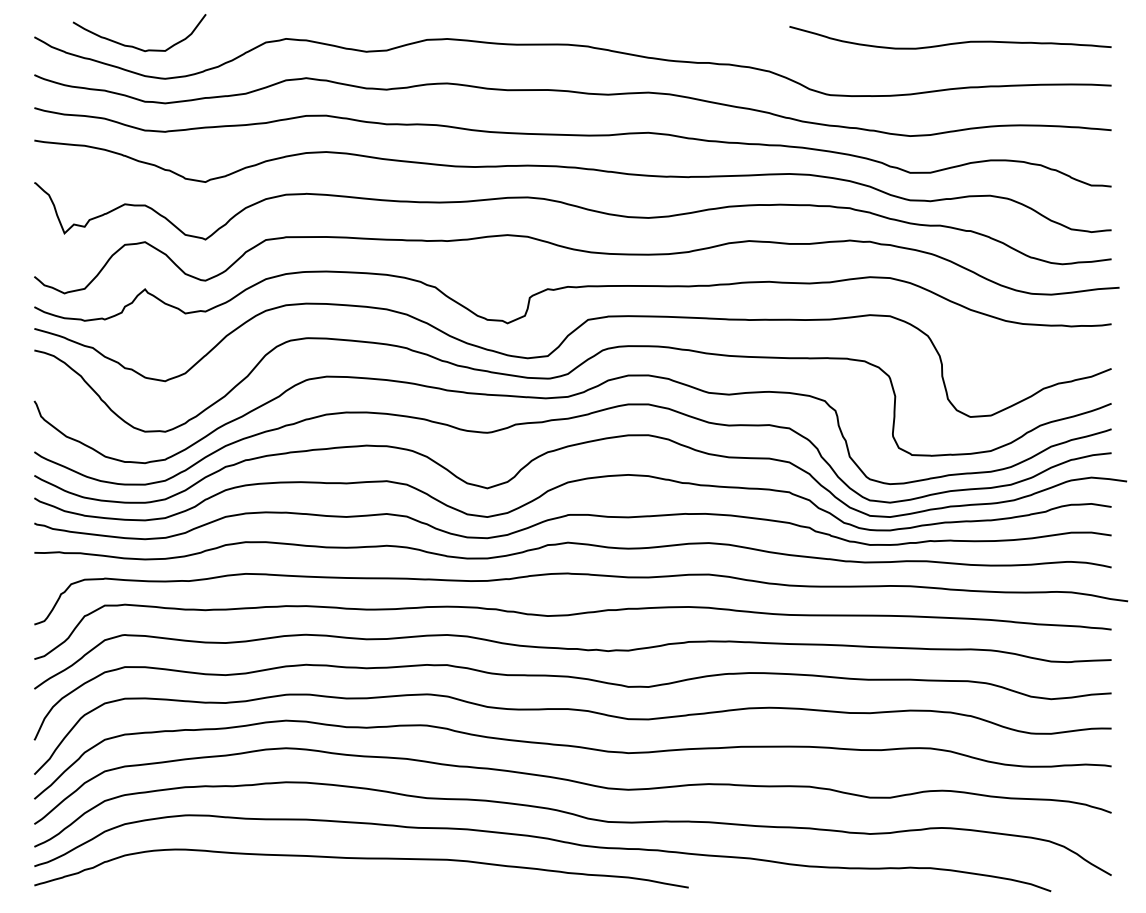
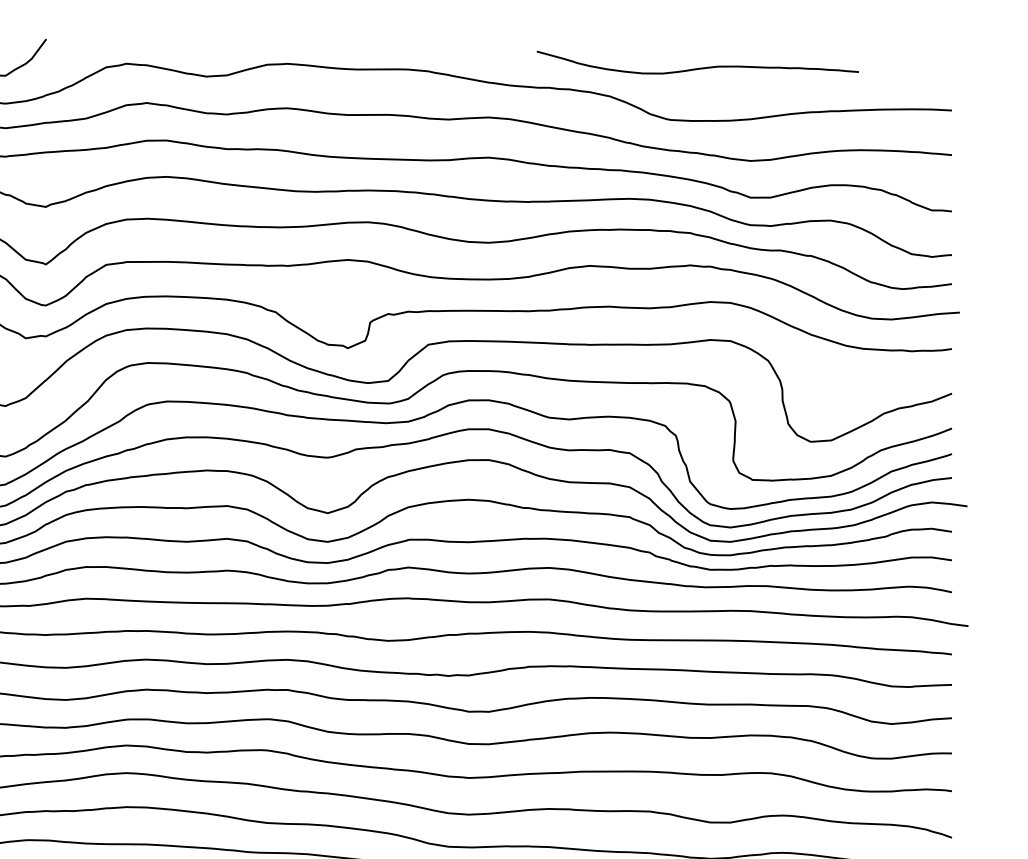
curve: (953, 42) -> (700, 67), moved

